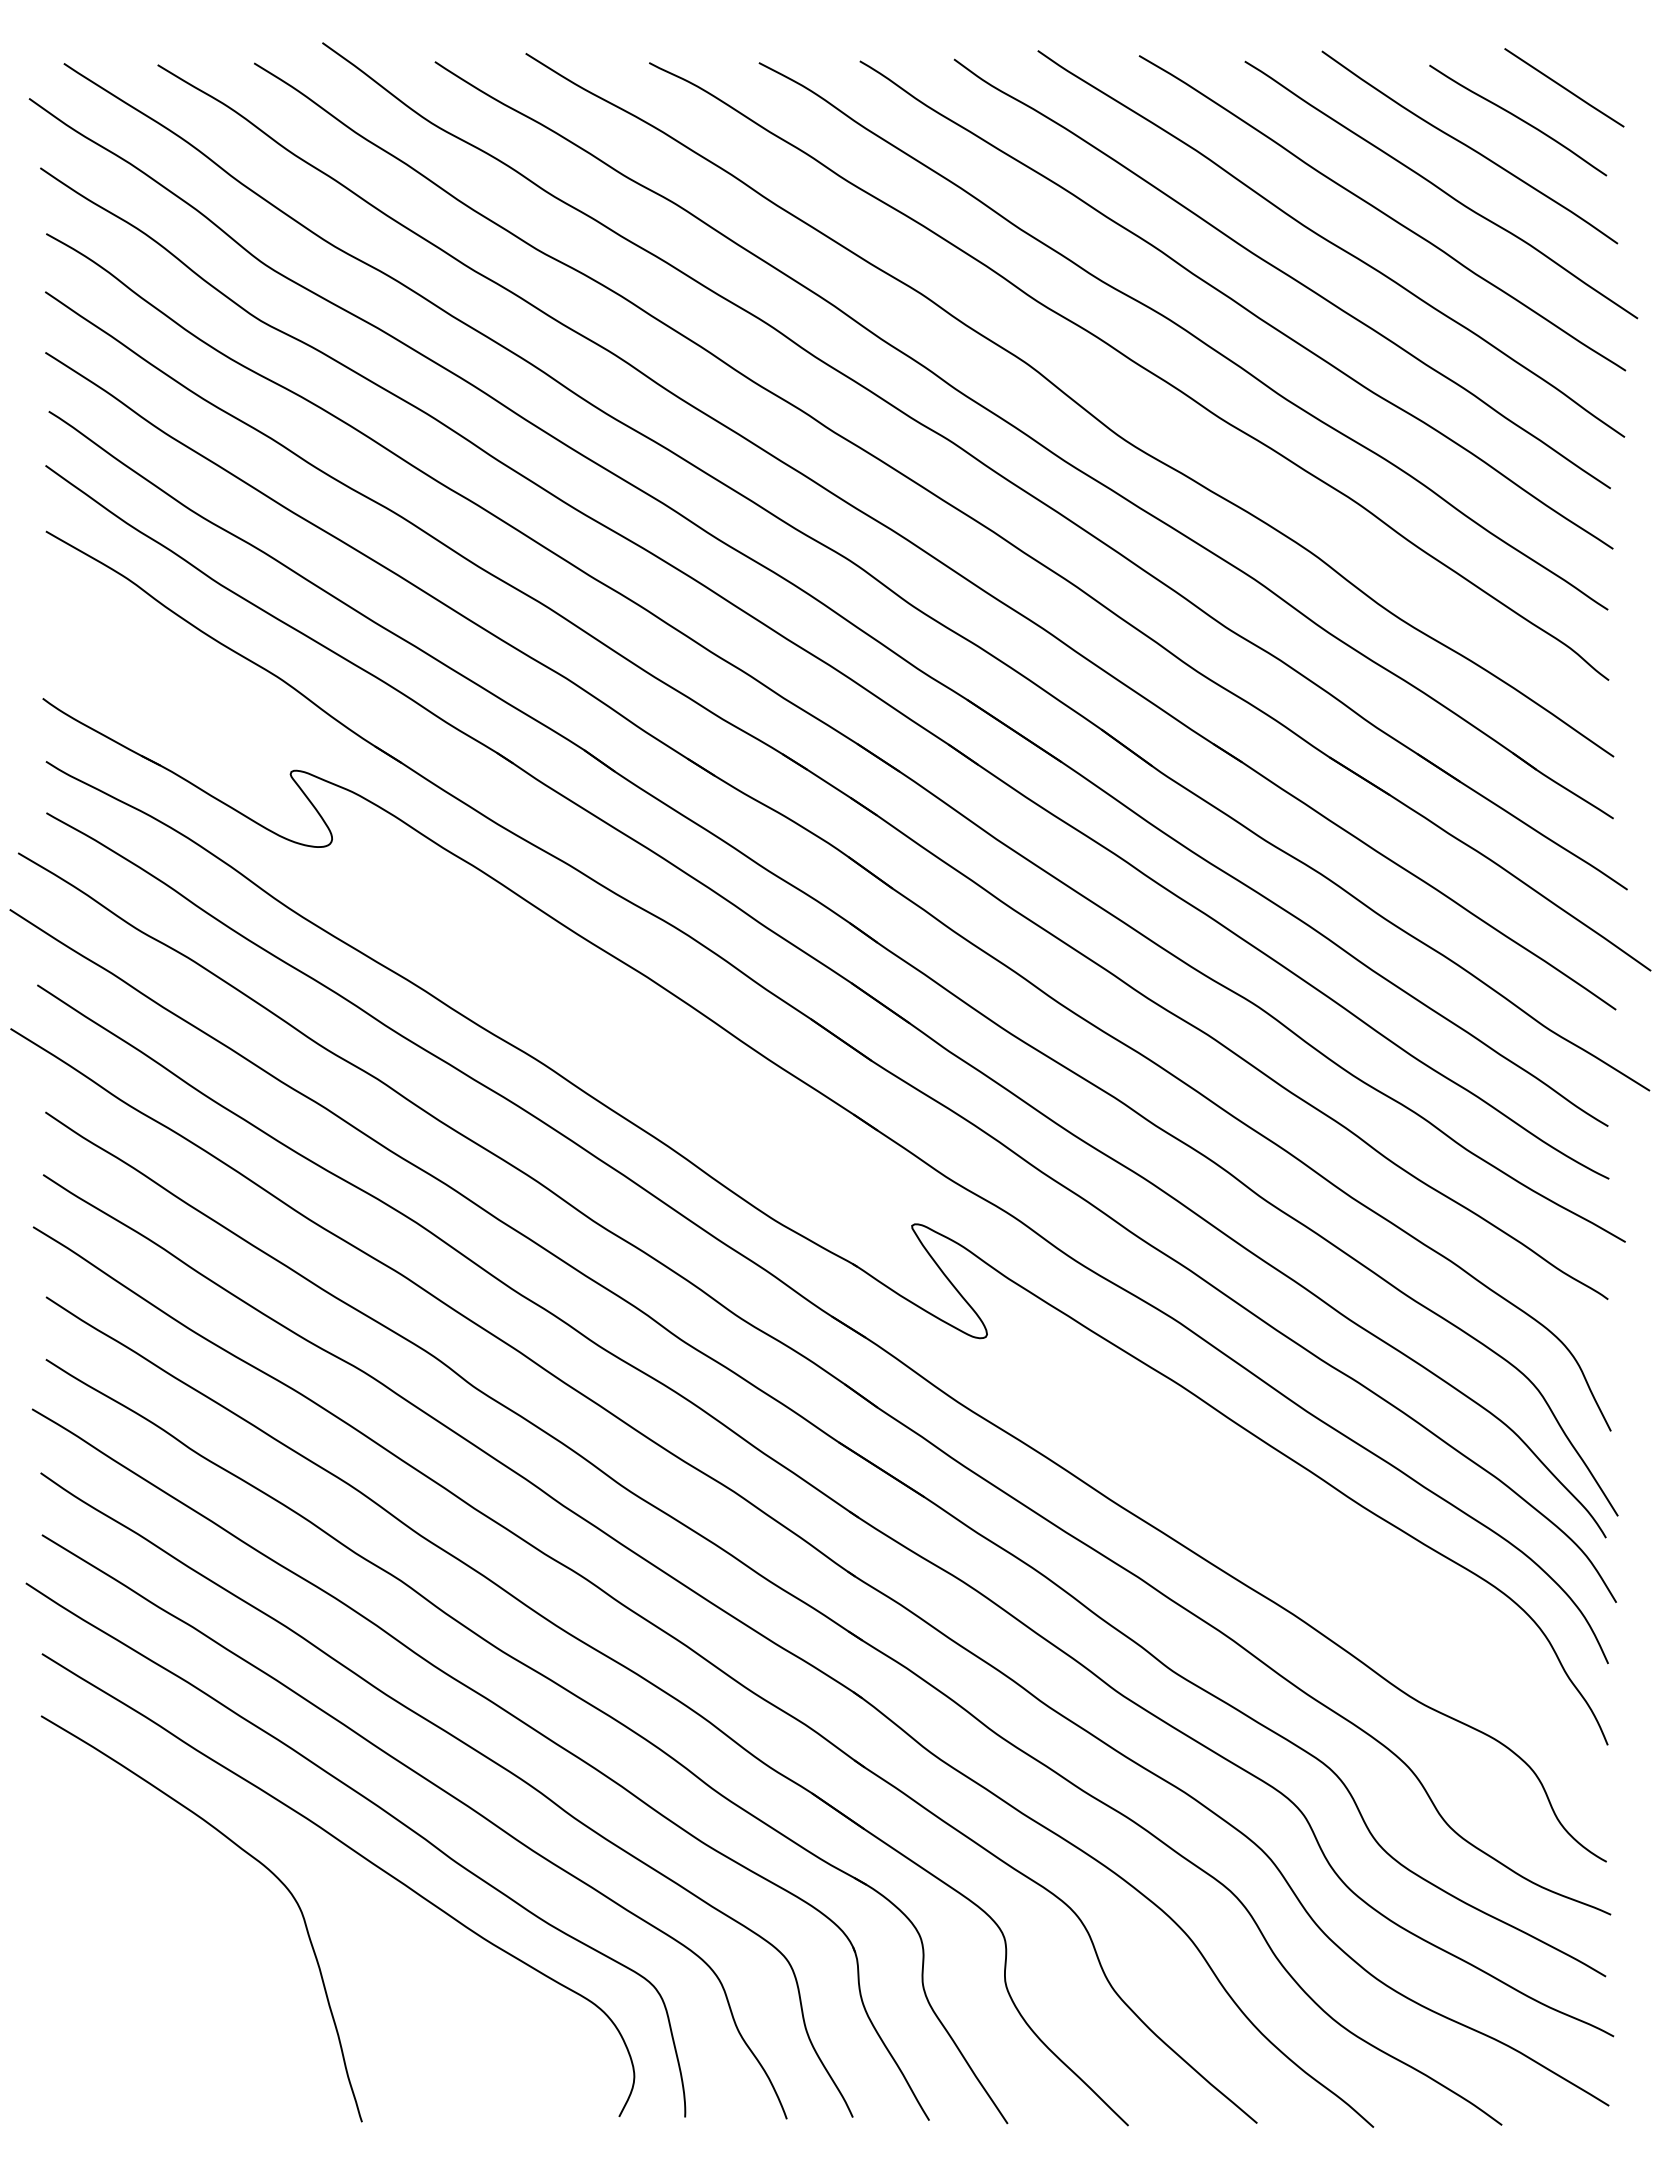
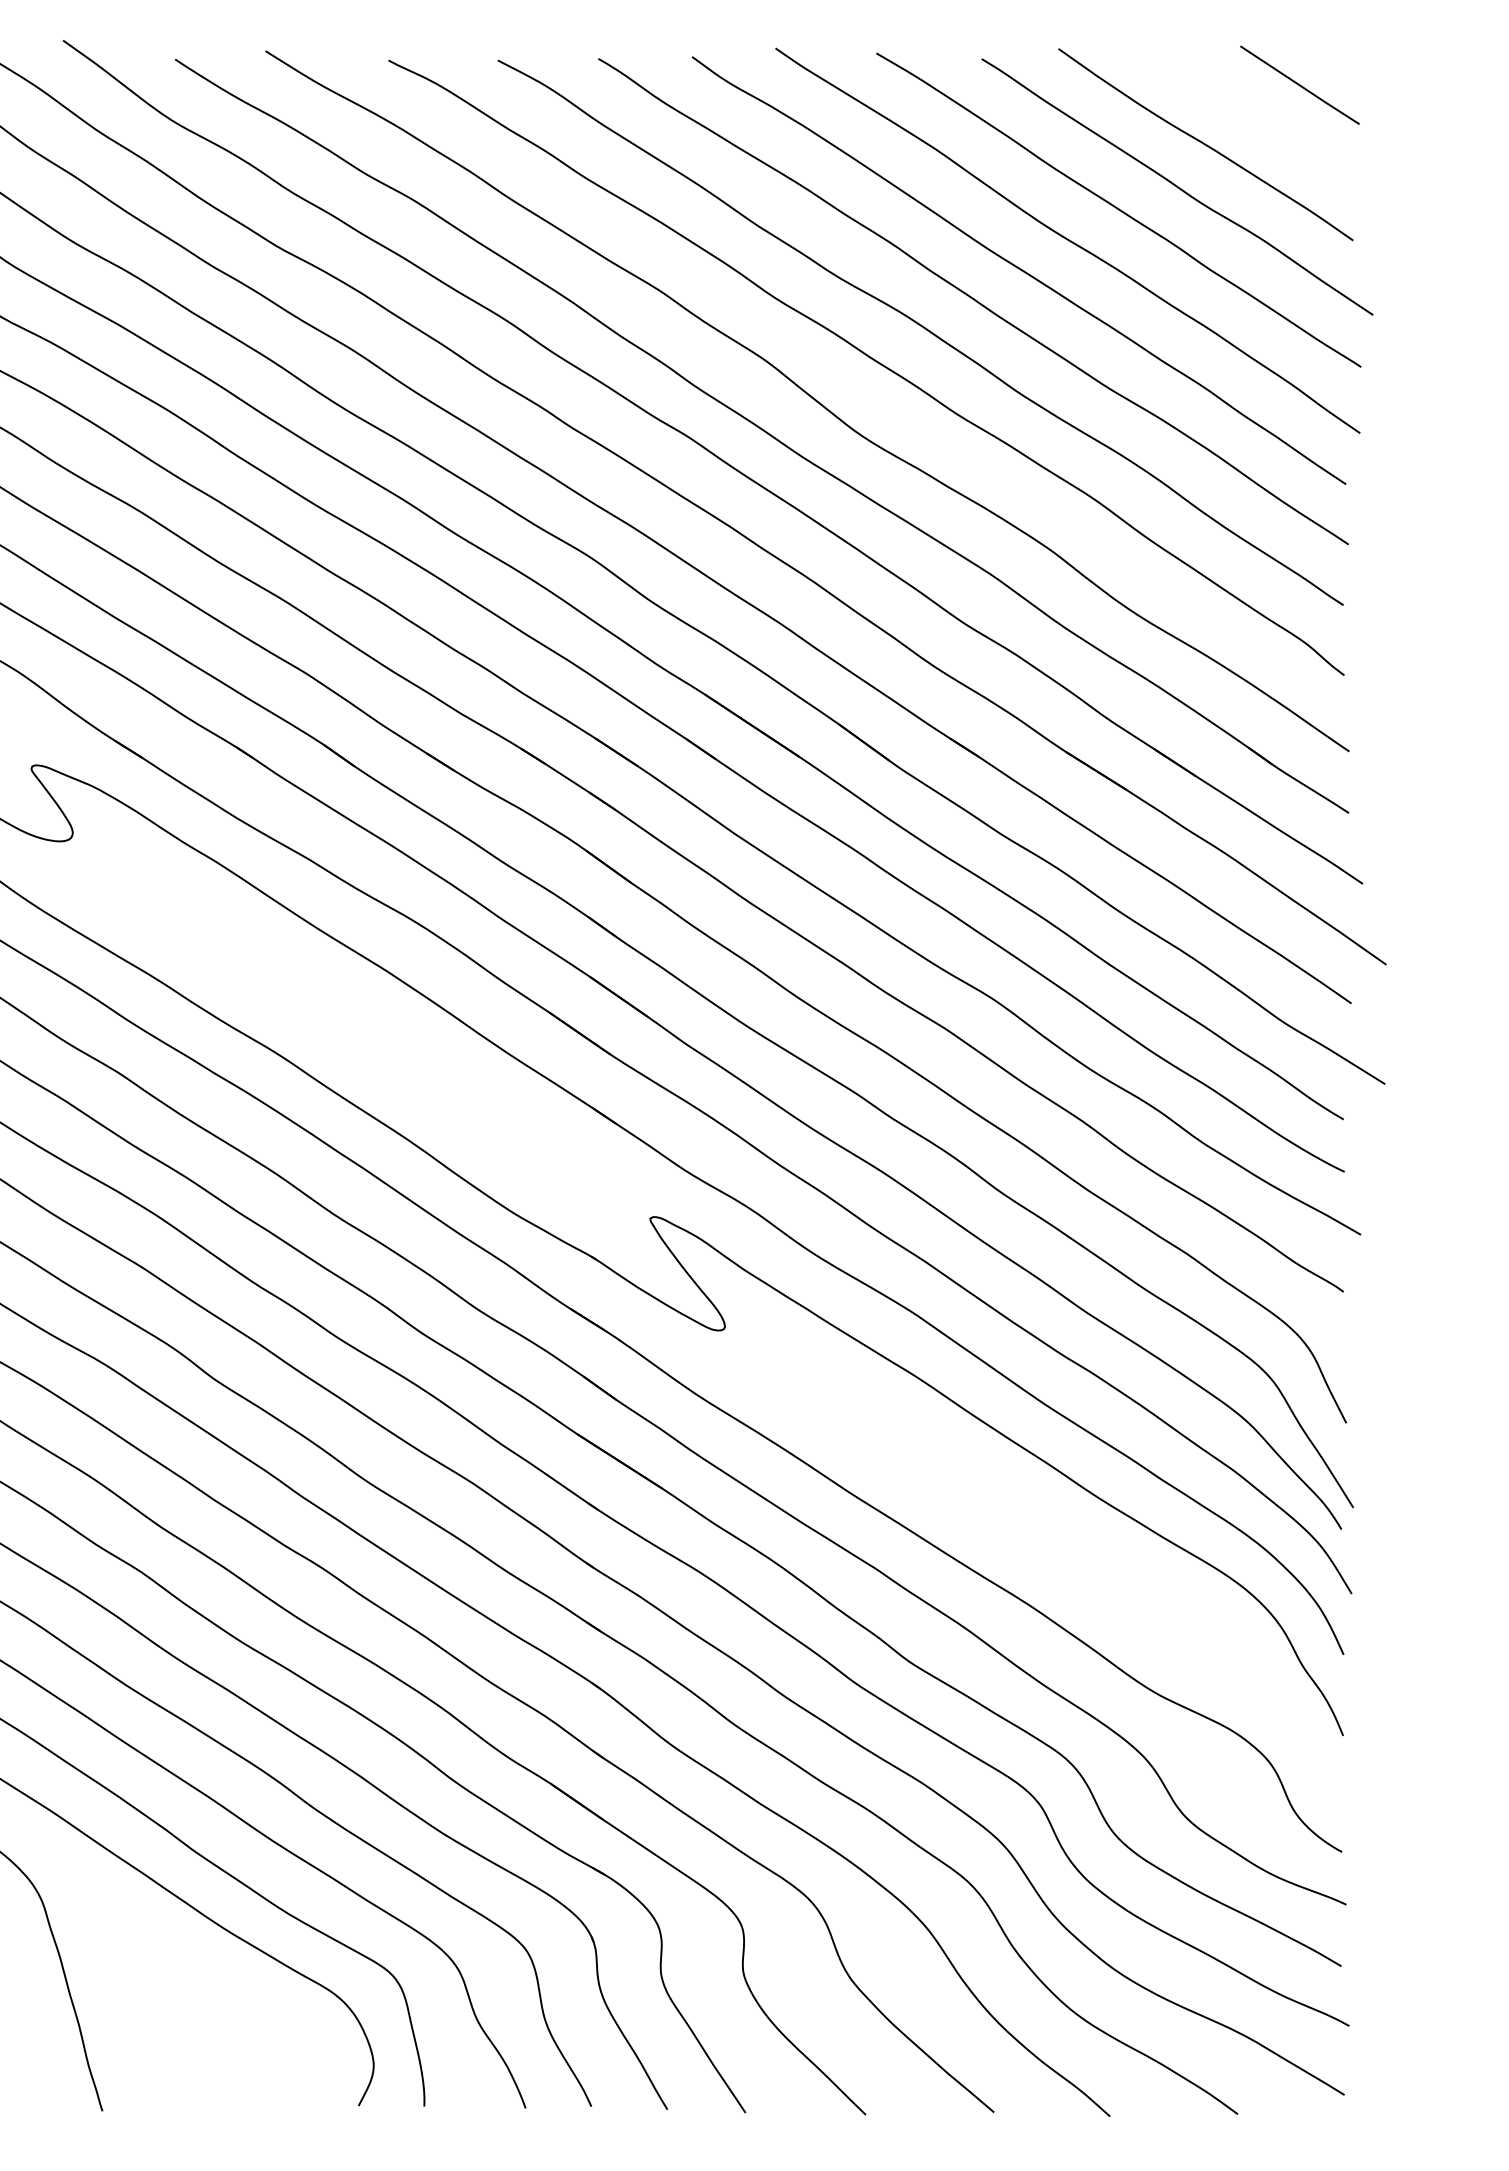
curve: (1518, 119) -> (1254, 116), removed

